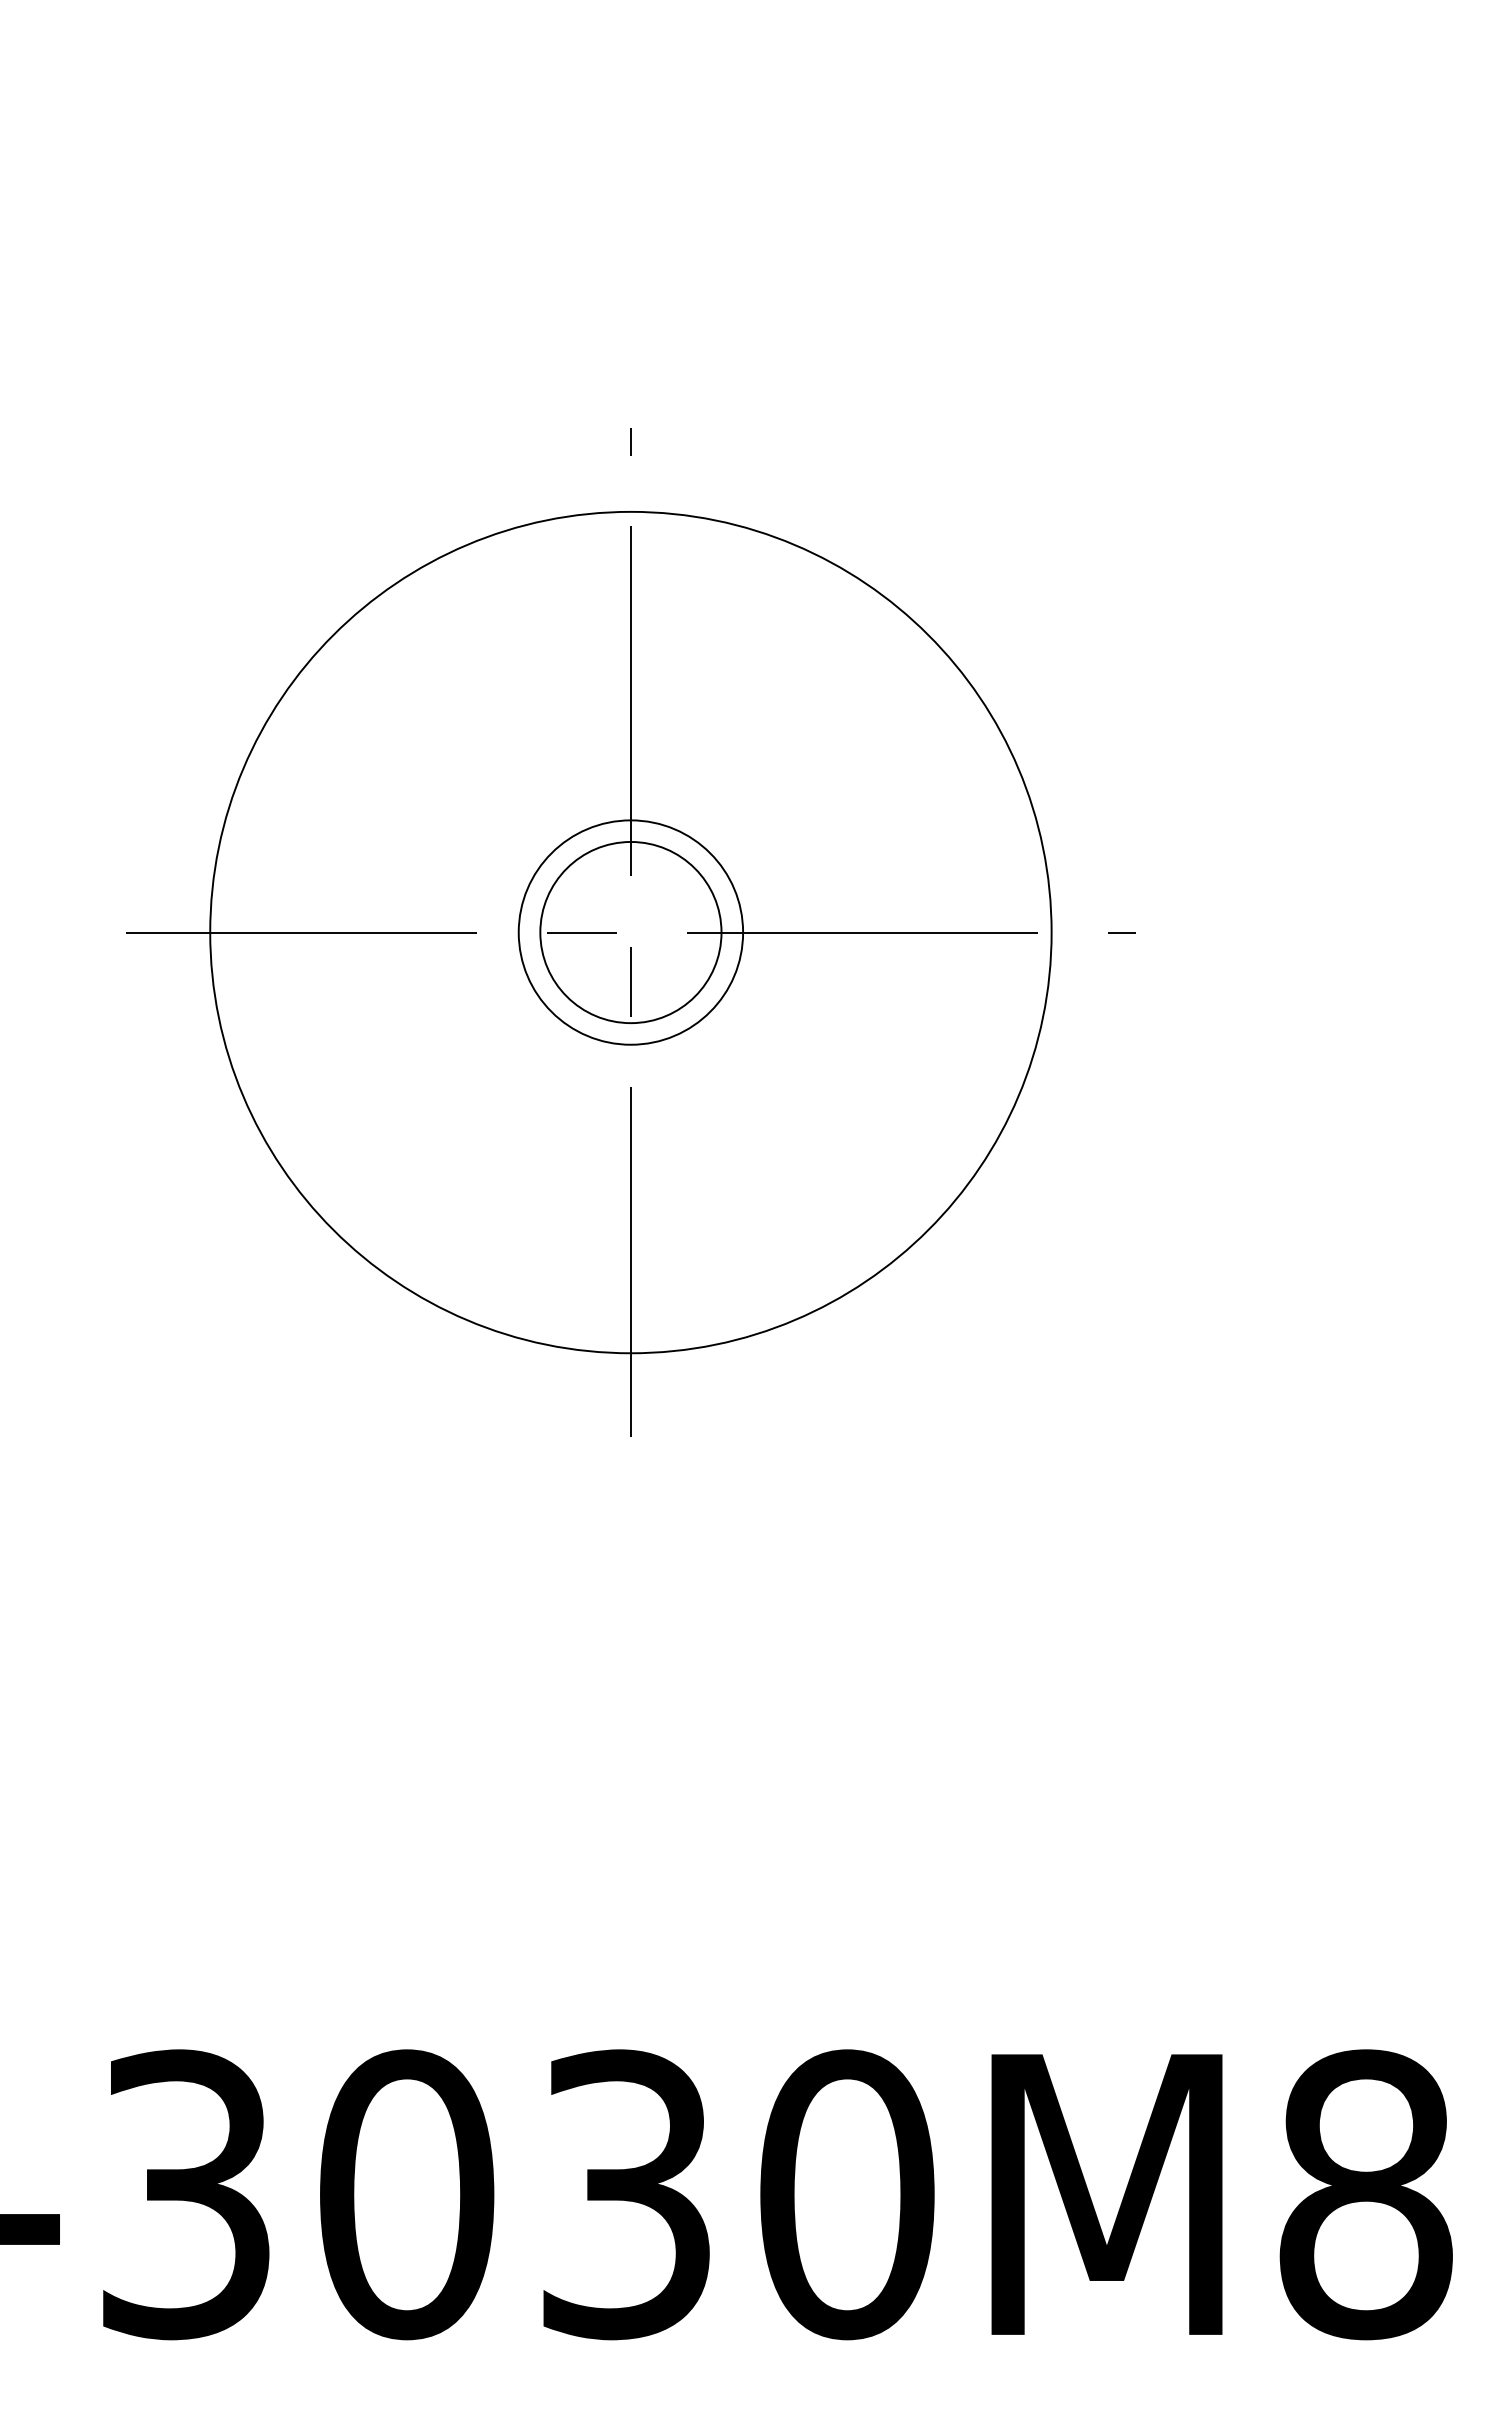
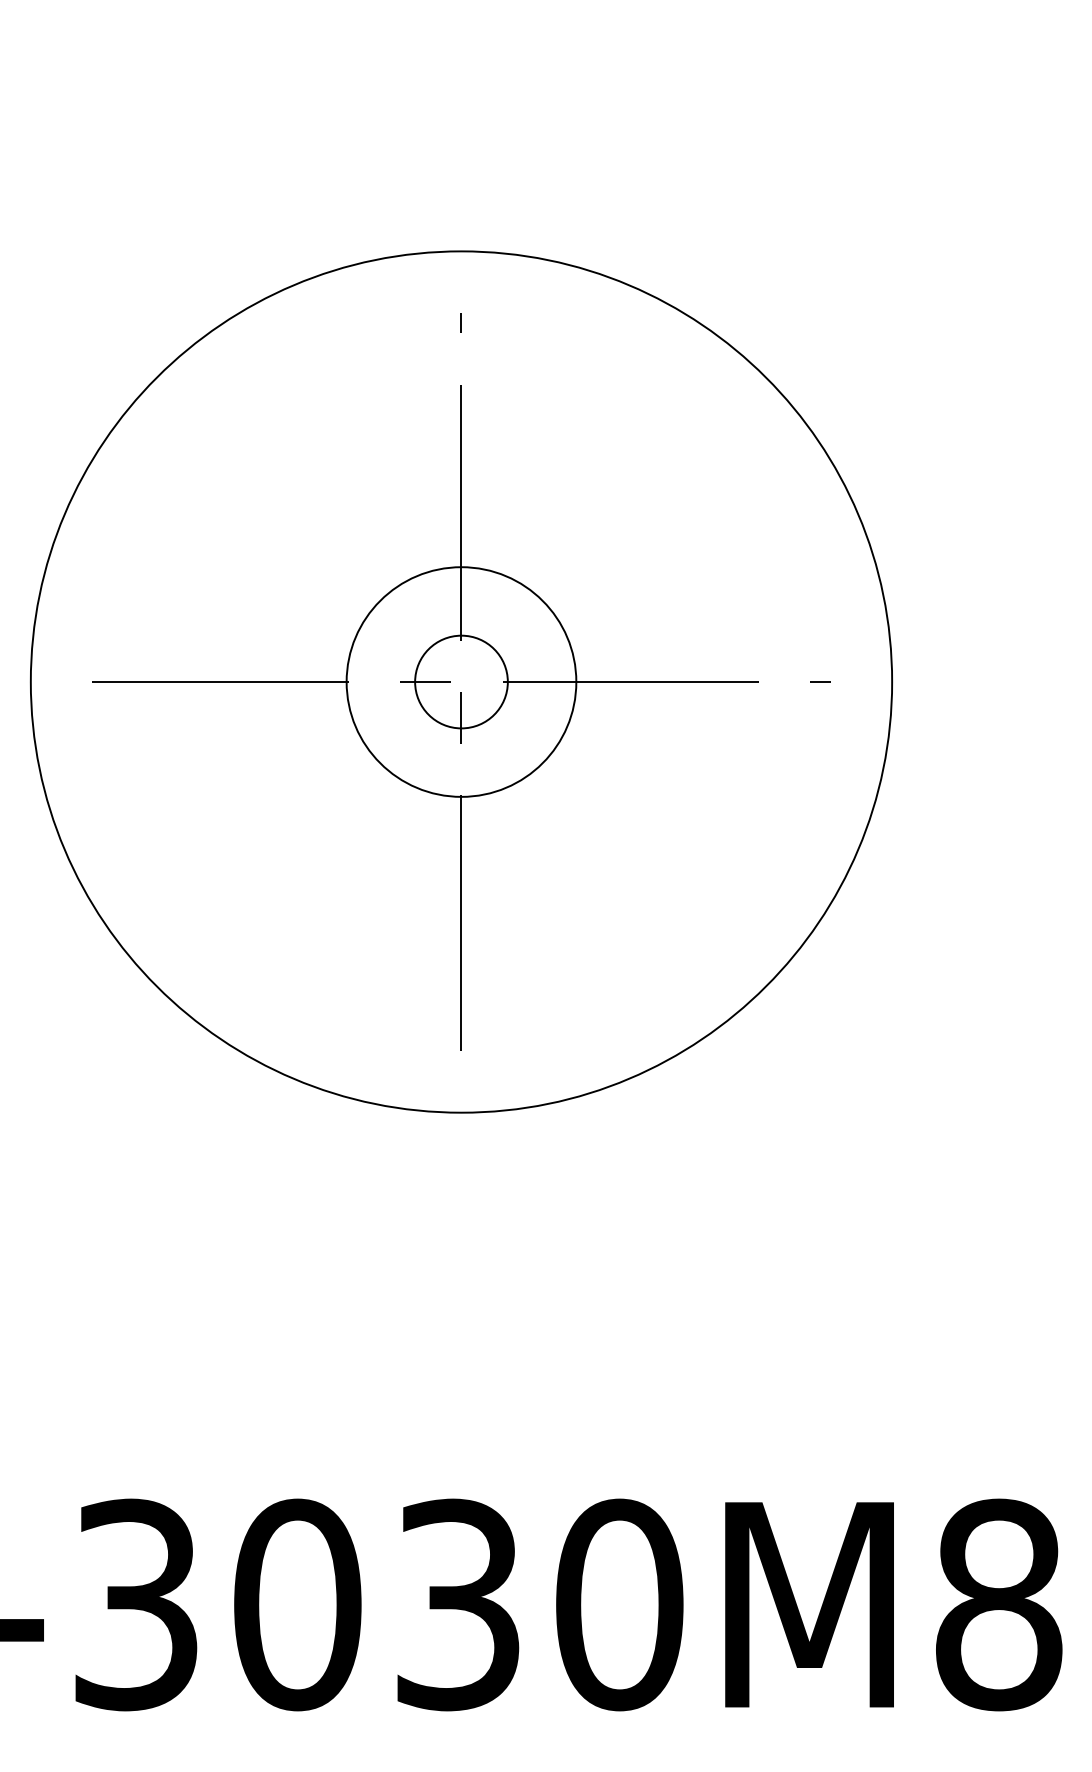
circle: (630, 932) -> (461, 681), size x0.7
circle: (630, 932) -> (461, 681), size x1.4
circle: (630, 932) -> (461, 681), size x1.4

